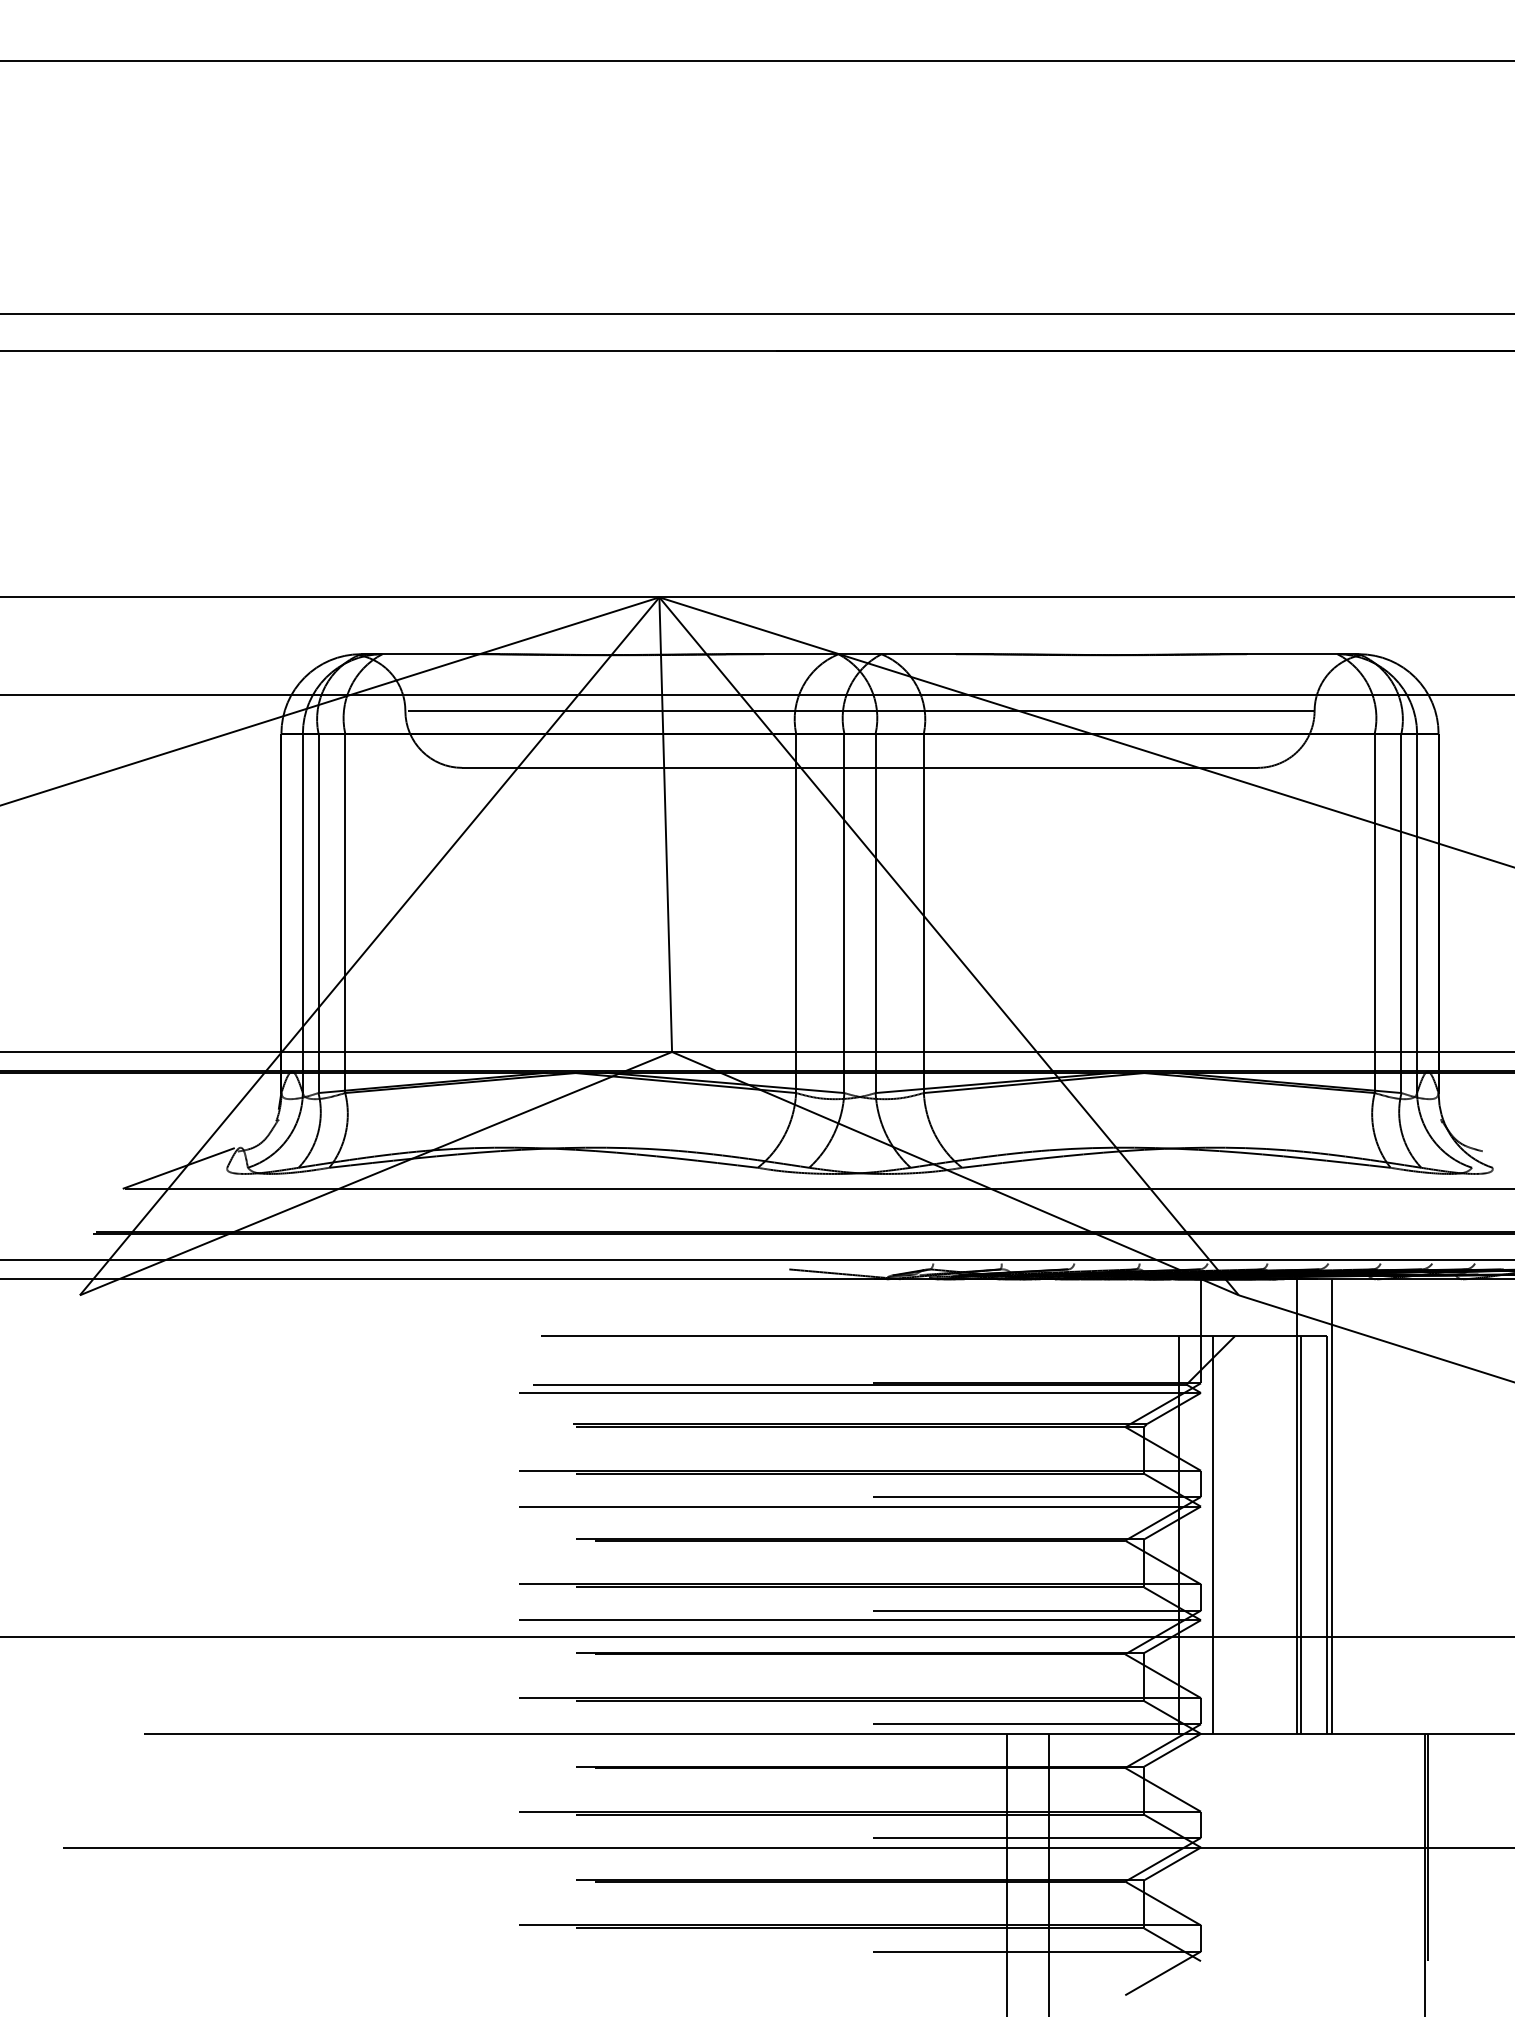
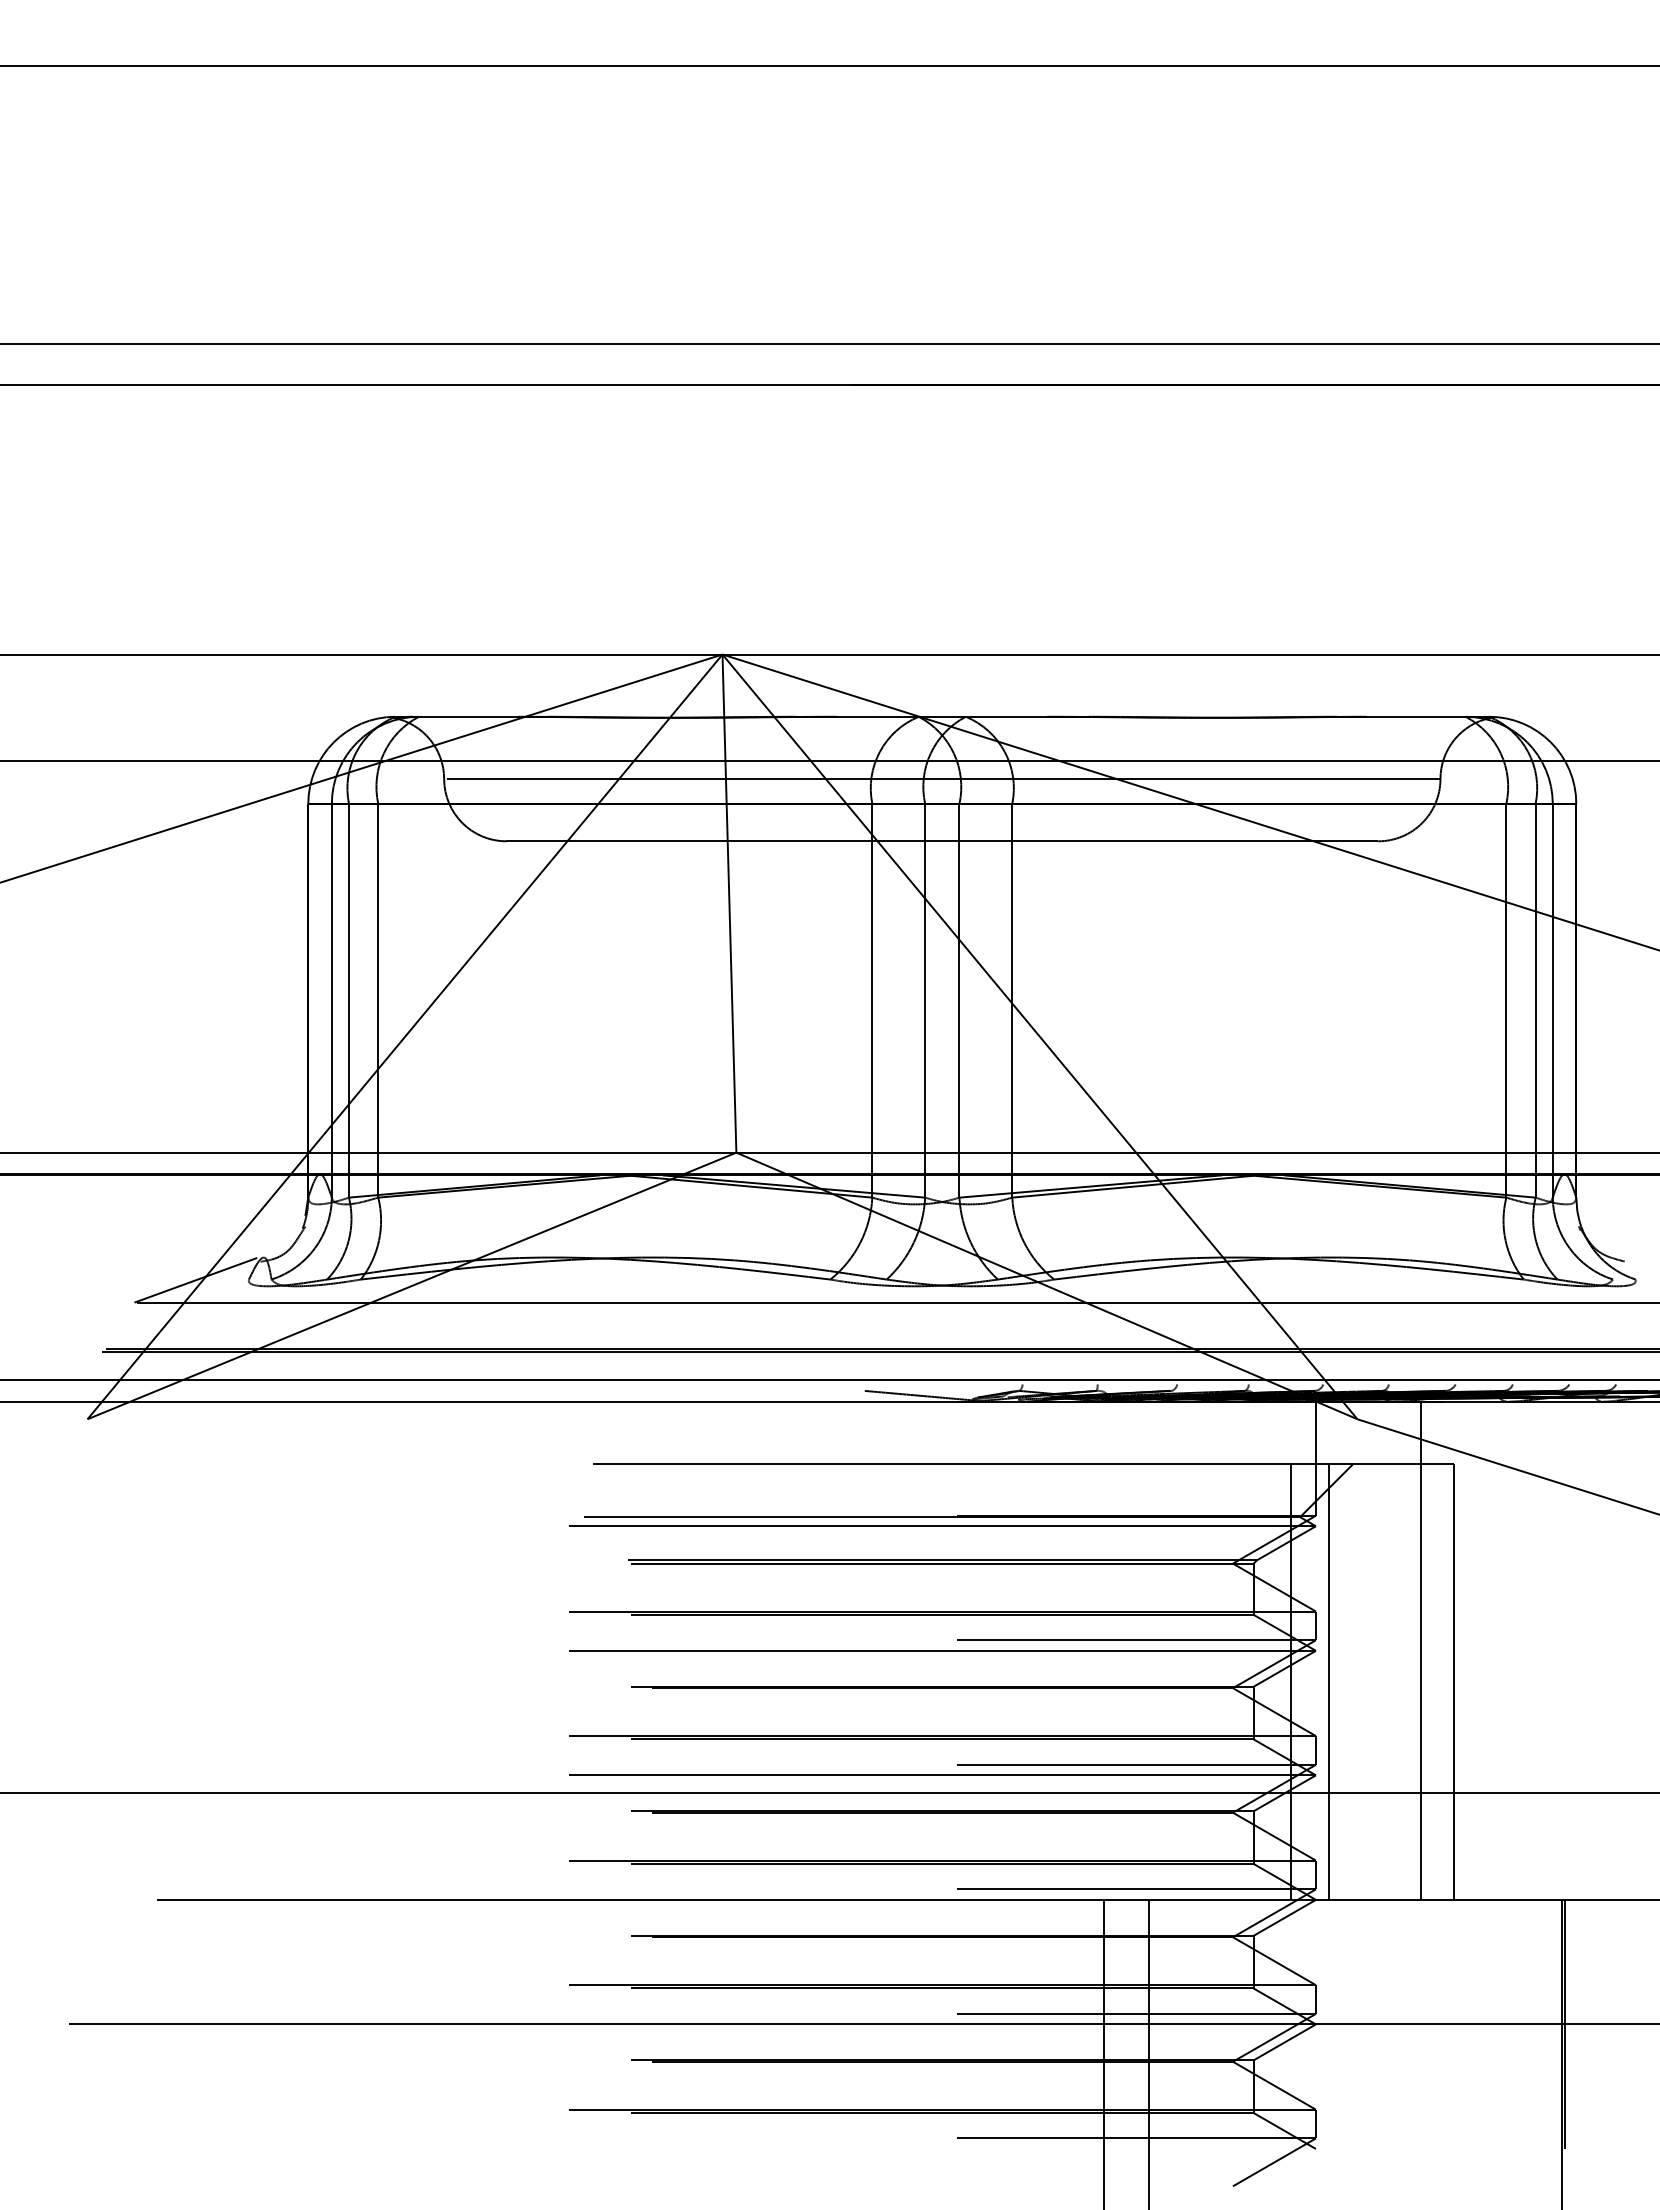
line: (1331, 1506) -> (1459, 1650), removed
line: (1301, 1534) -> (1426, 1681), removed

